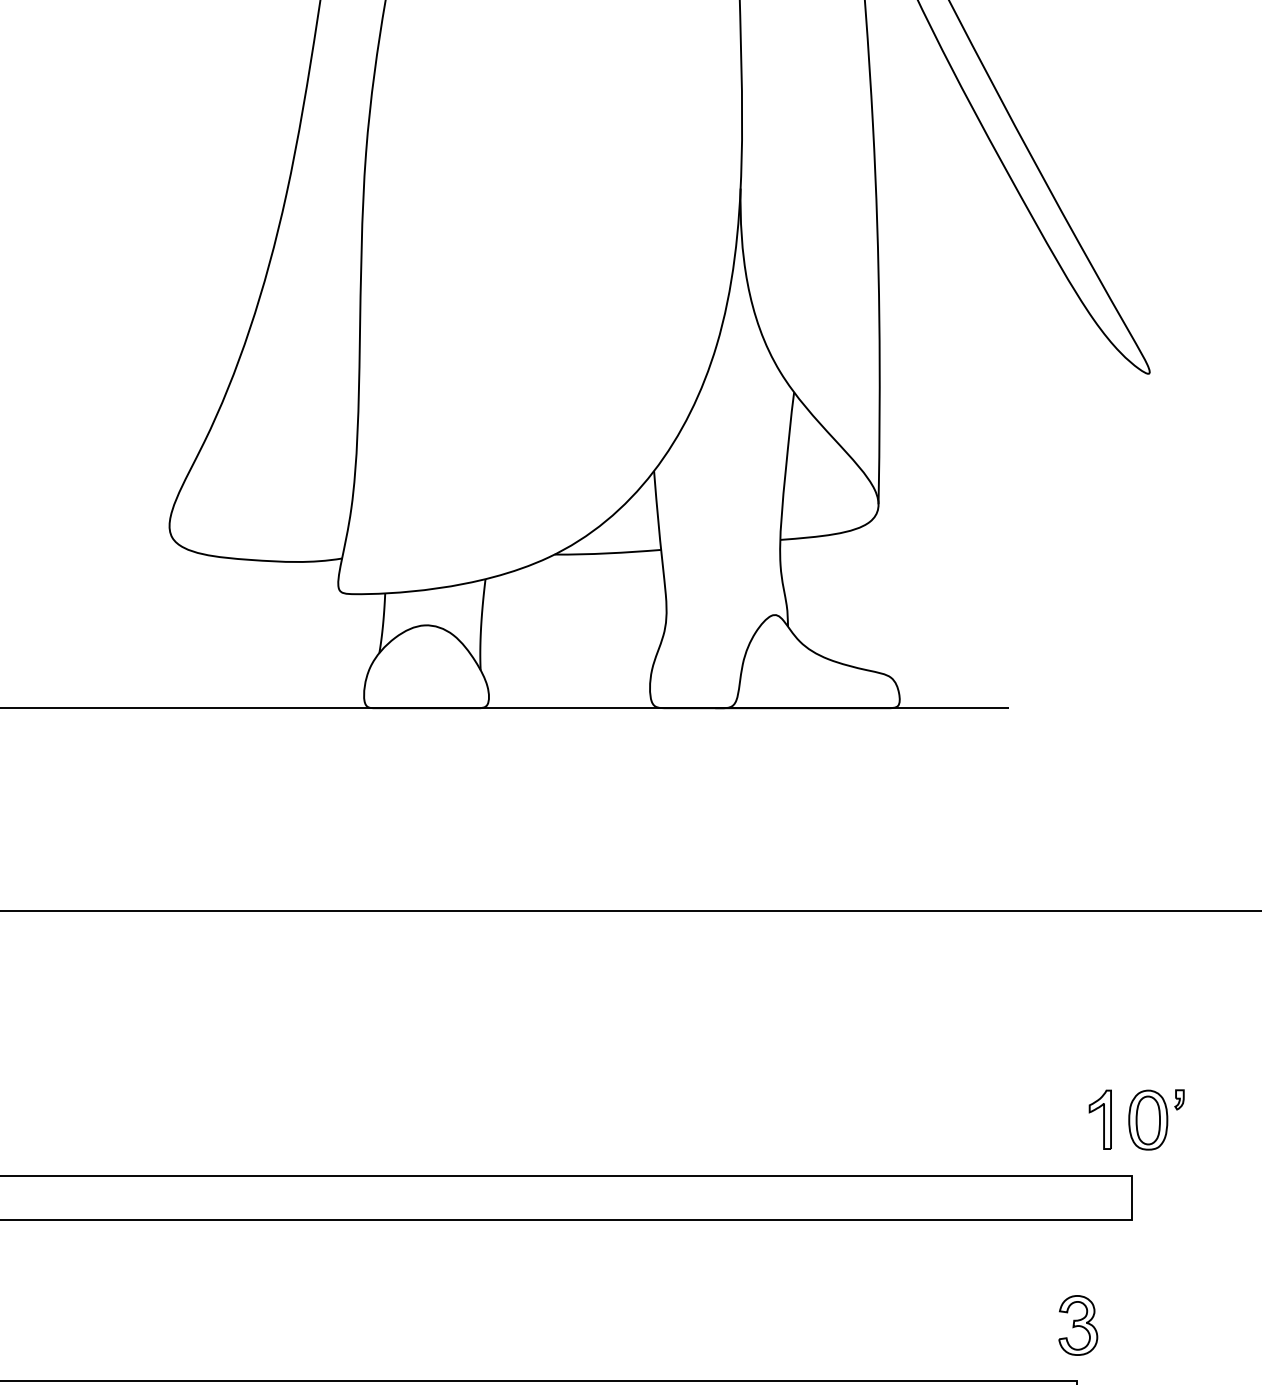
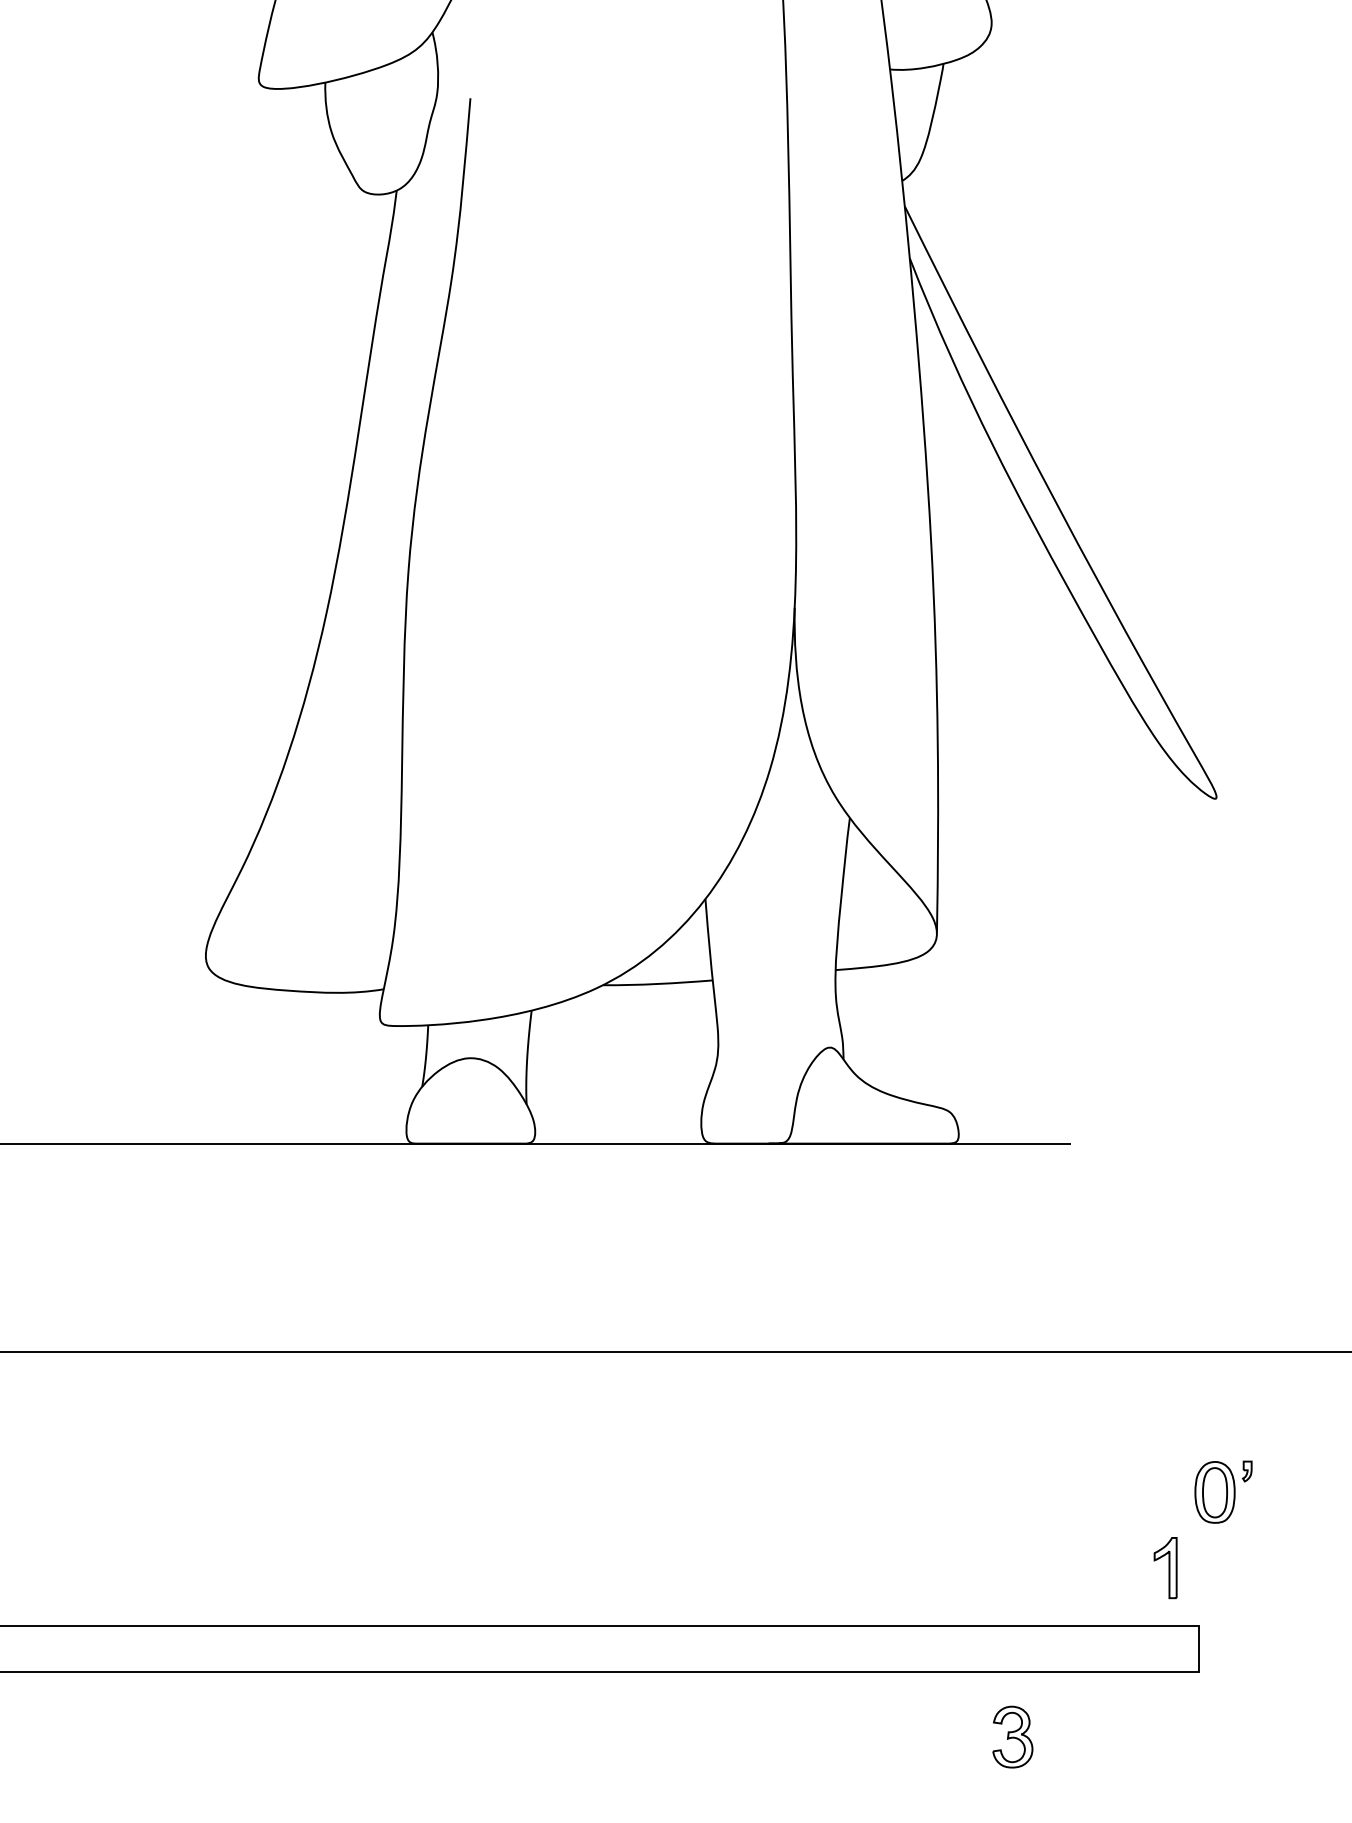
part: (1156, 1119) -> (1223, 1491), moved
part: (1077, 1324) -> (1012, 1736), moved

